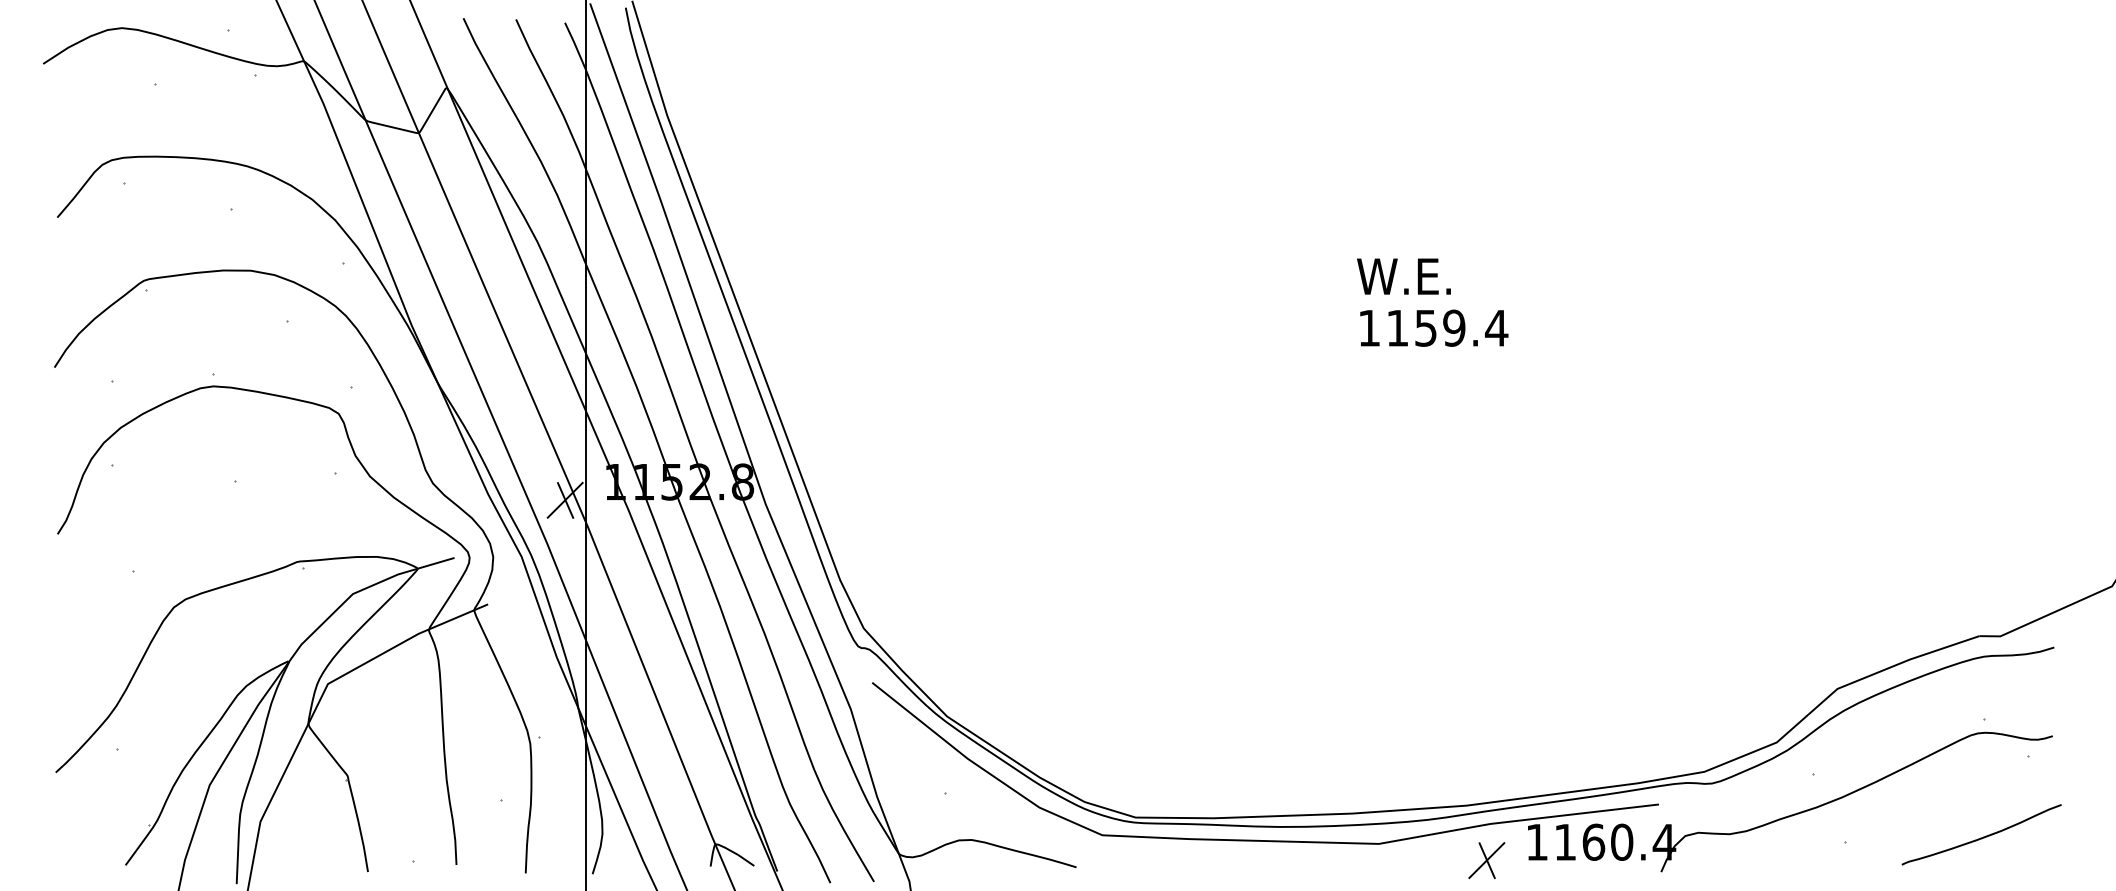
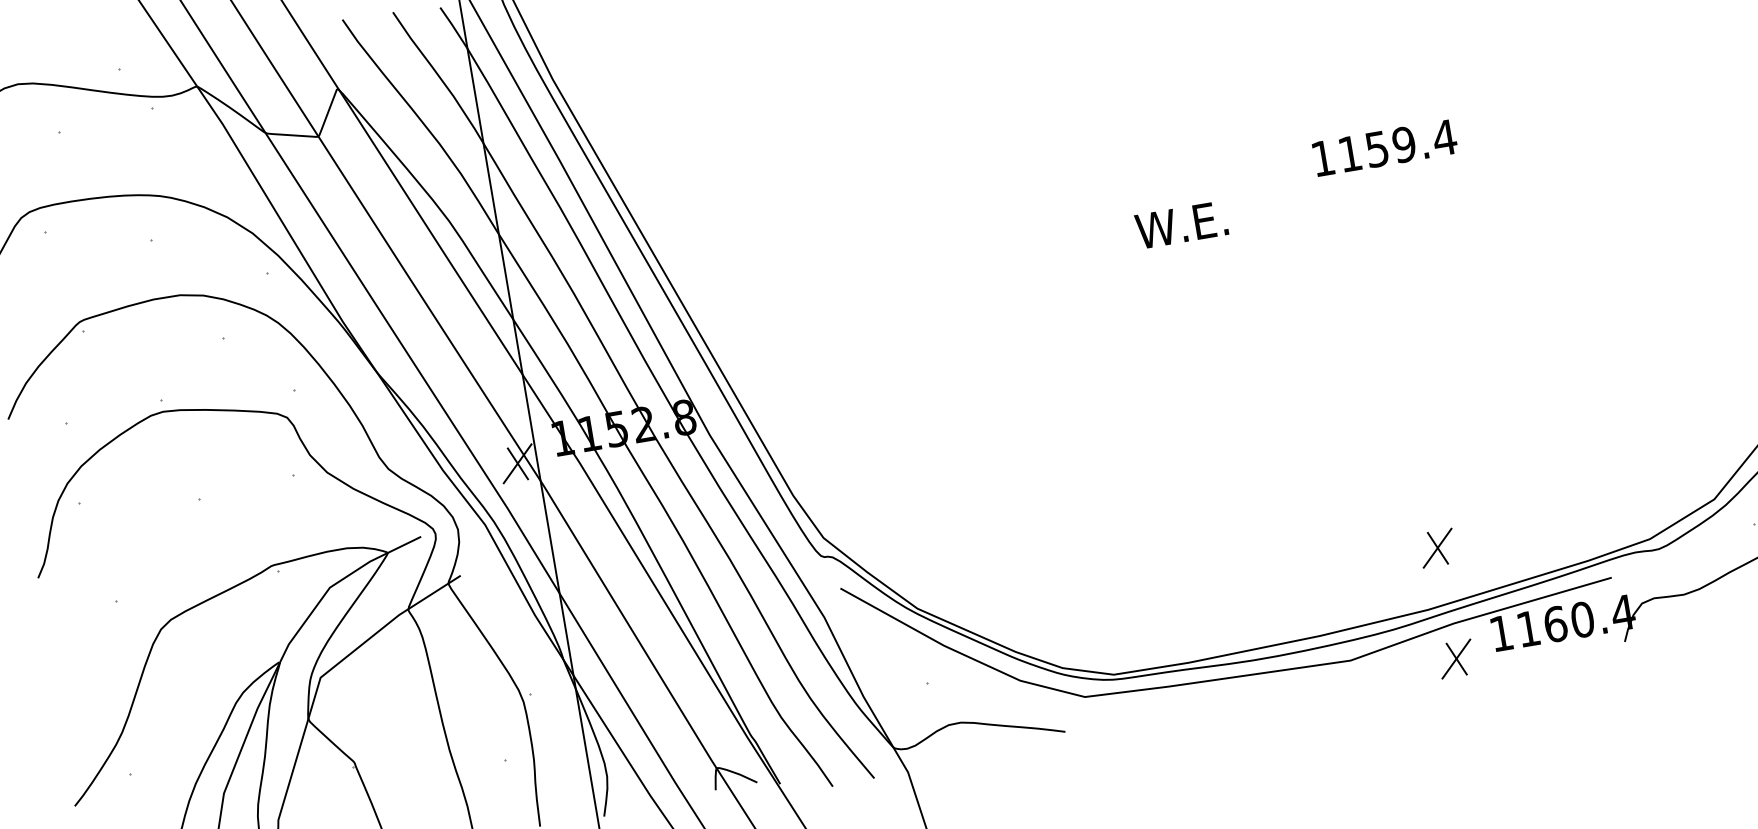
text: (1403, 276) -> (1181, 224), moved
text: (1434, 327) -> (1385, 147), moved
part: (1486, 744) -> (1437, 548), added

